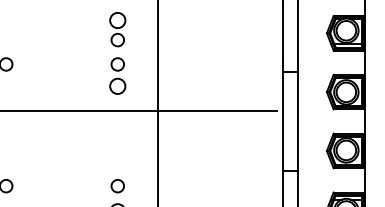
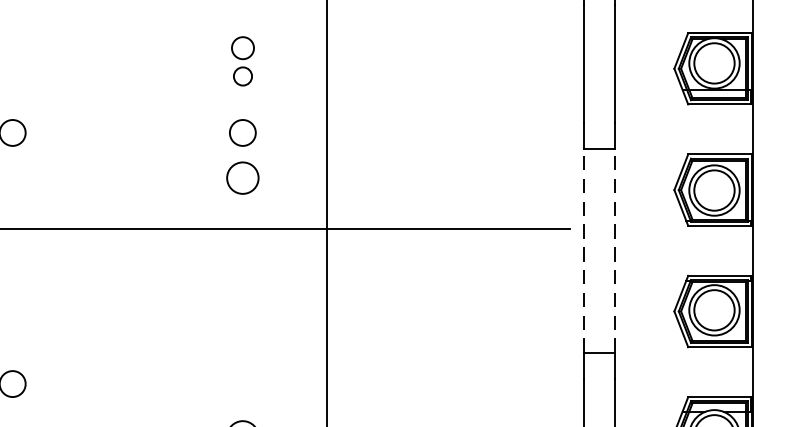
part: (117, 29) -> (242, 60), size x0.7
line: (283, 121) -> (584, 250), solid -> dashed
line: (297, 121) -> (613, 250), solid -> dashed
circle: (117, 186) -> (242, 384), removed

